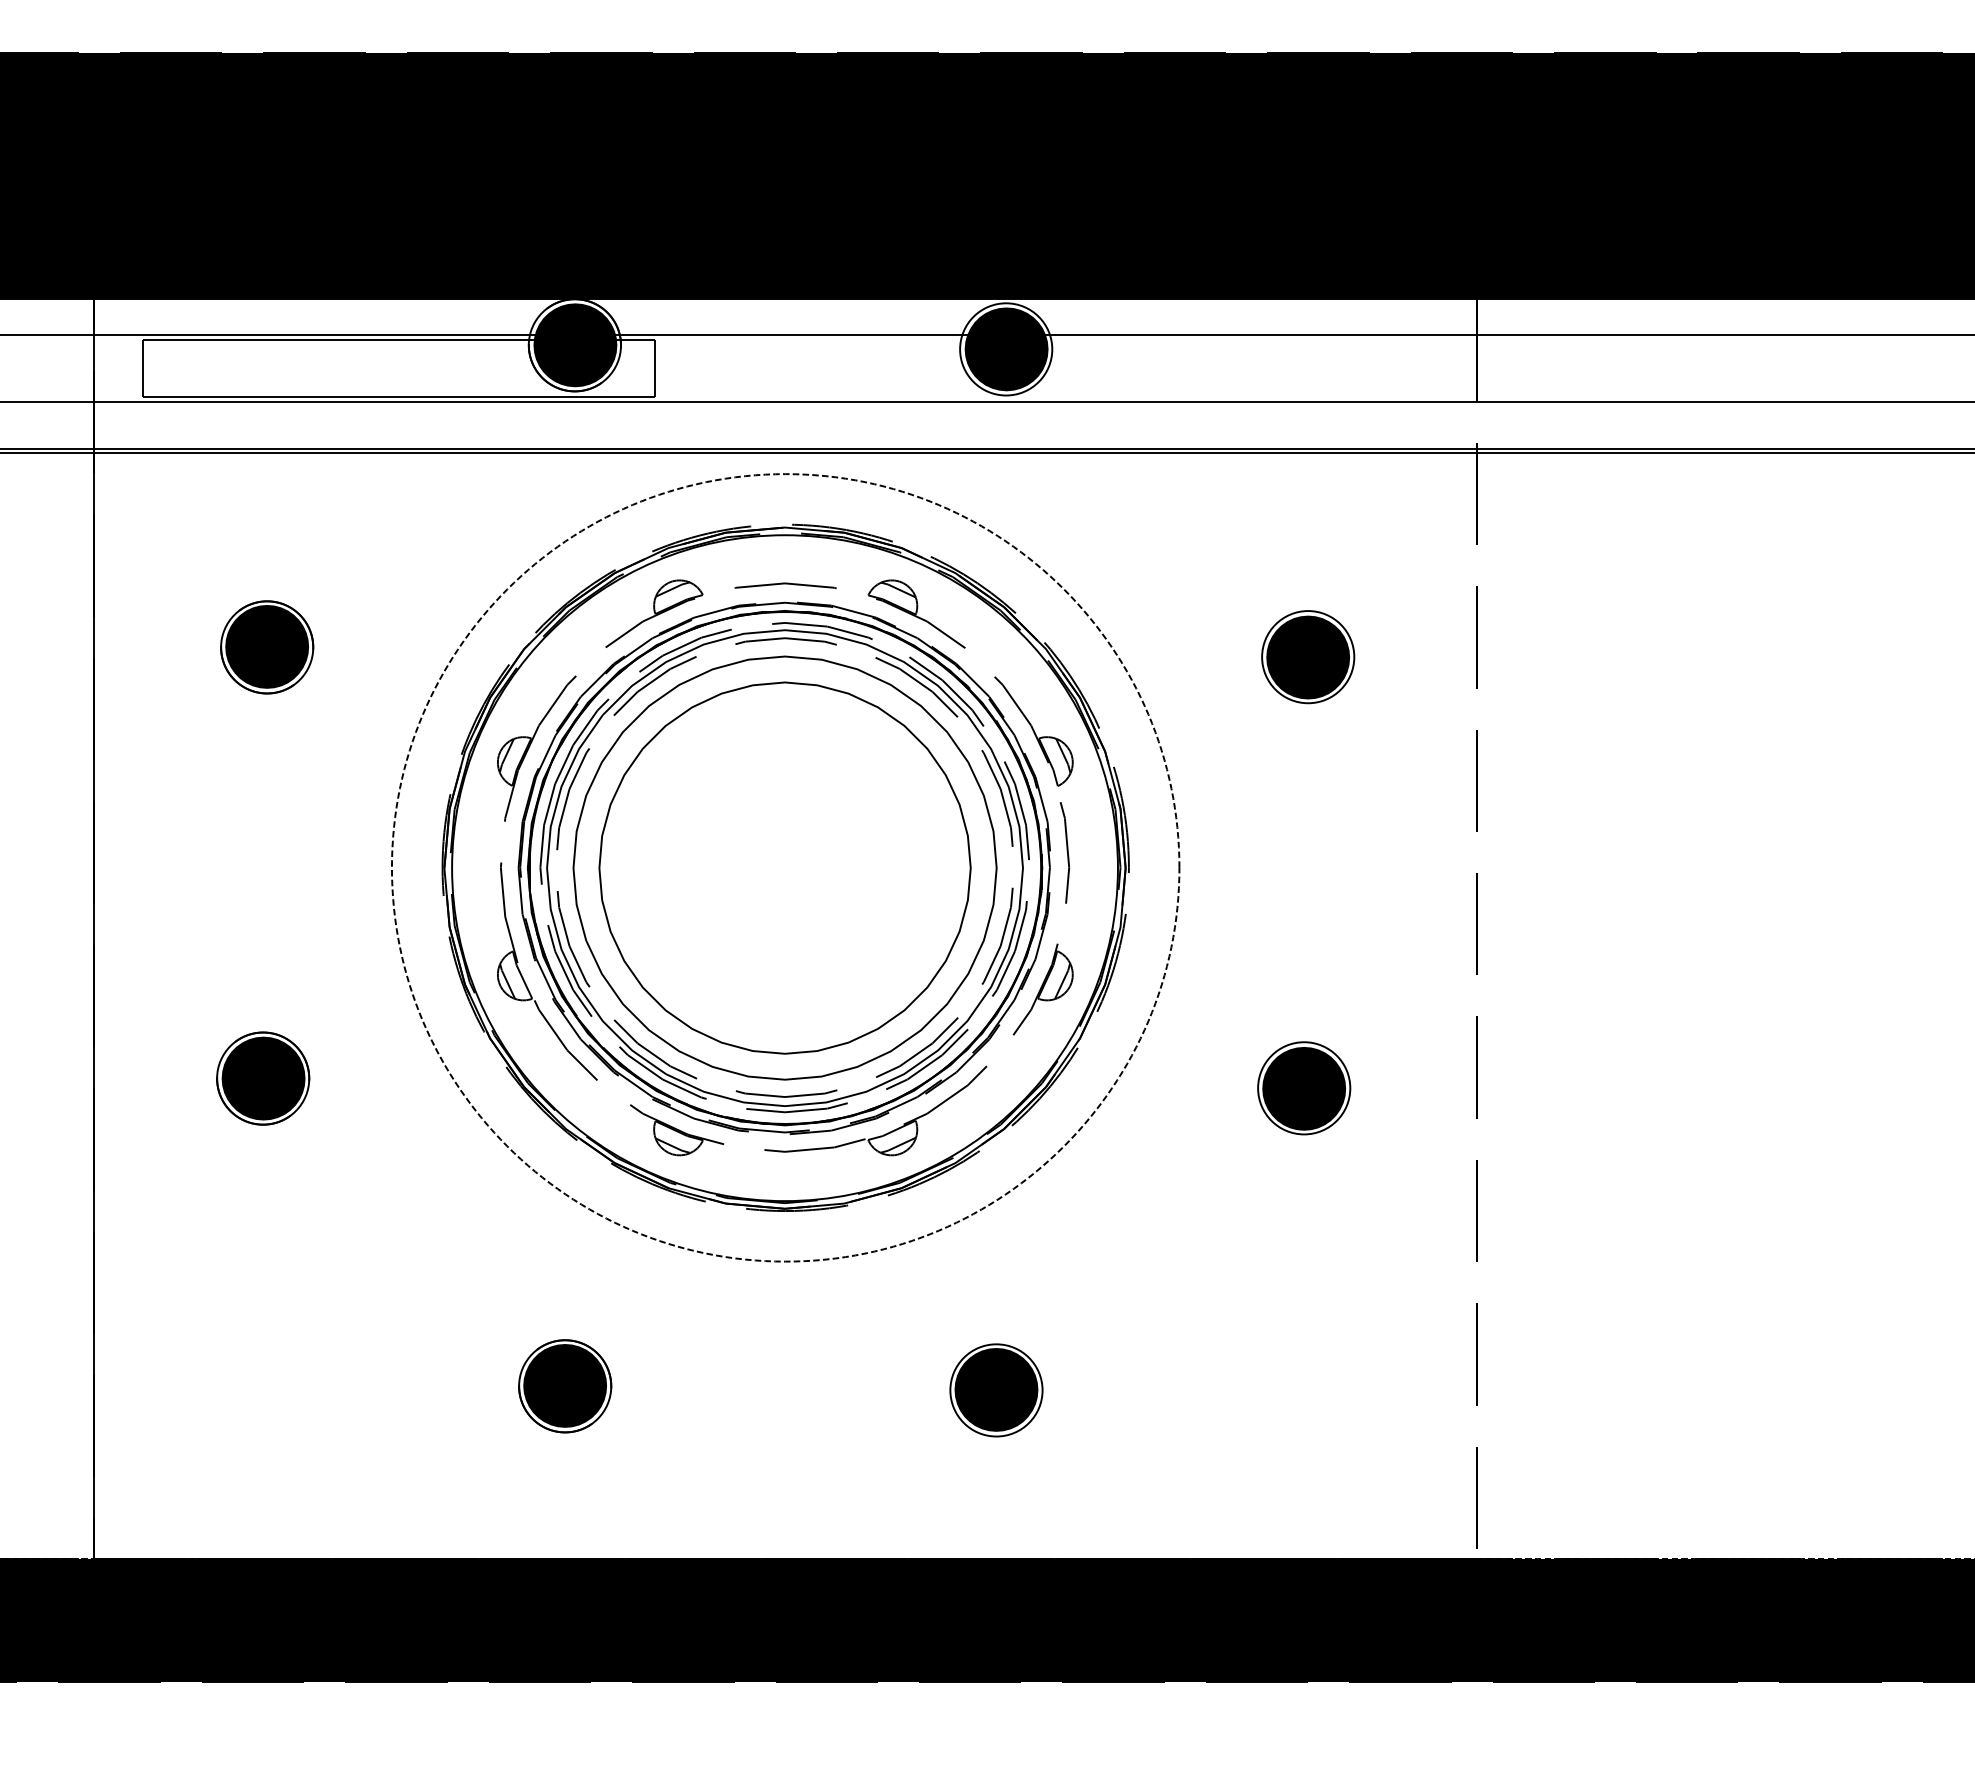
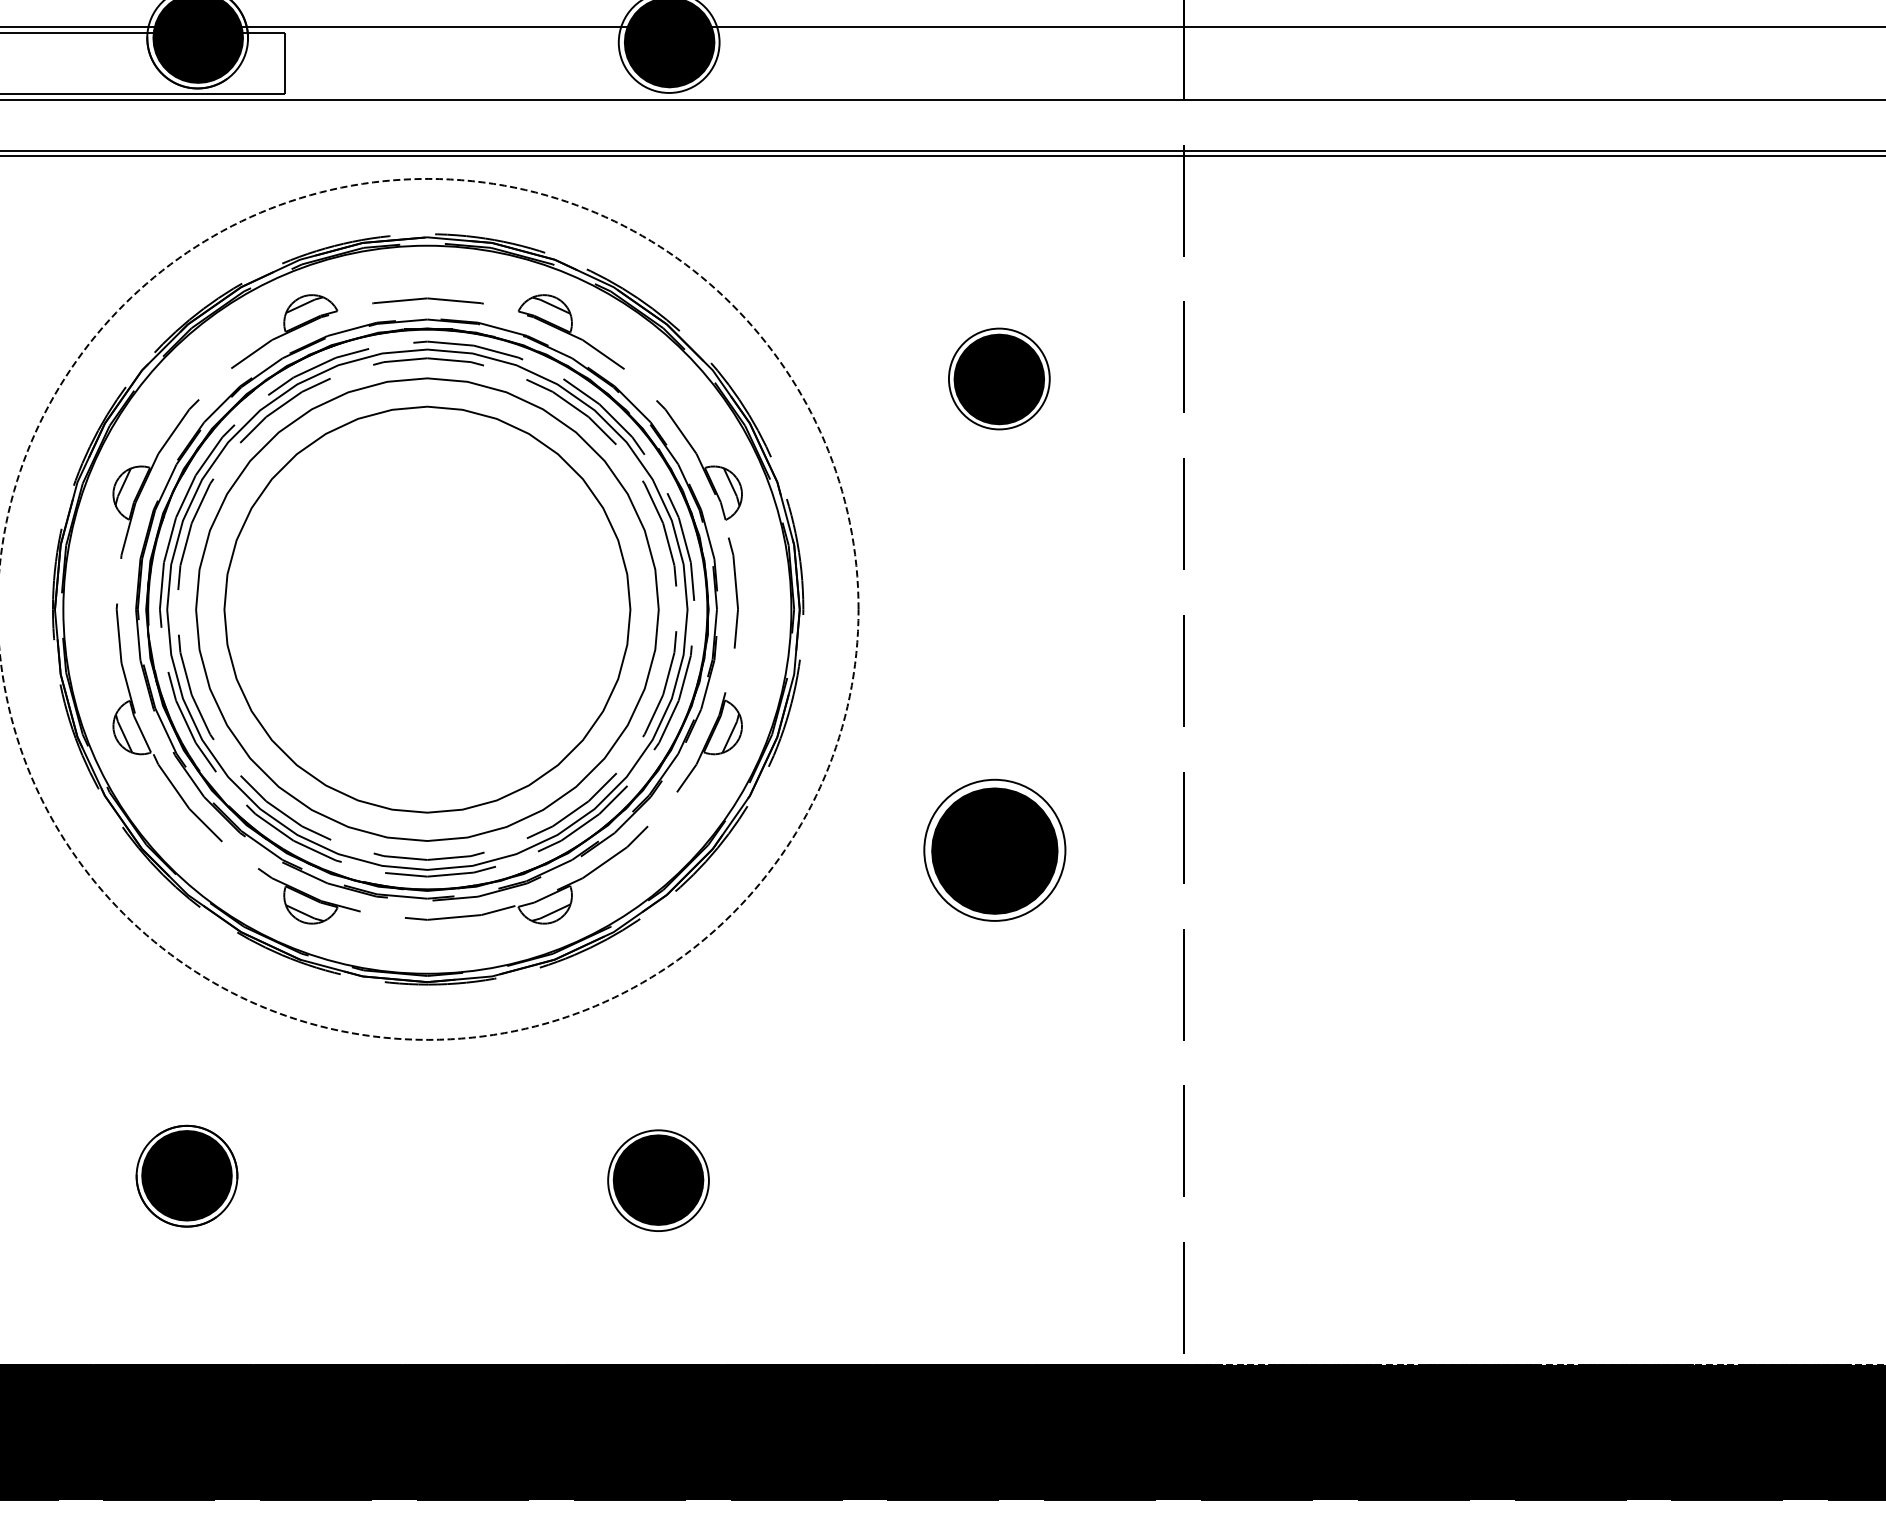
part: (1304, 1088) -> (995, 850), size x1.4

